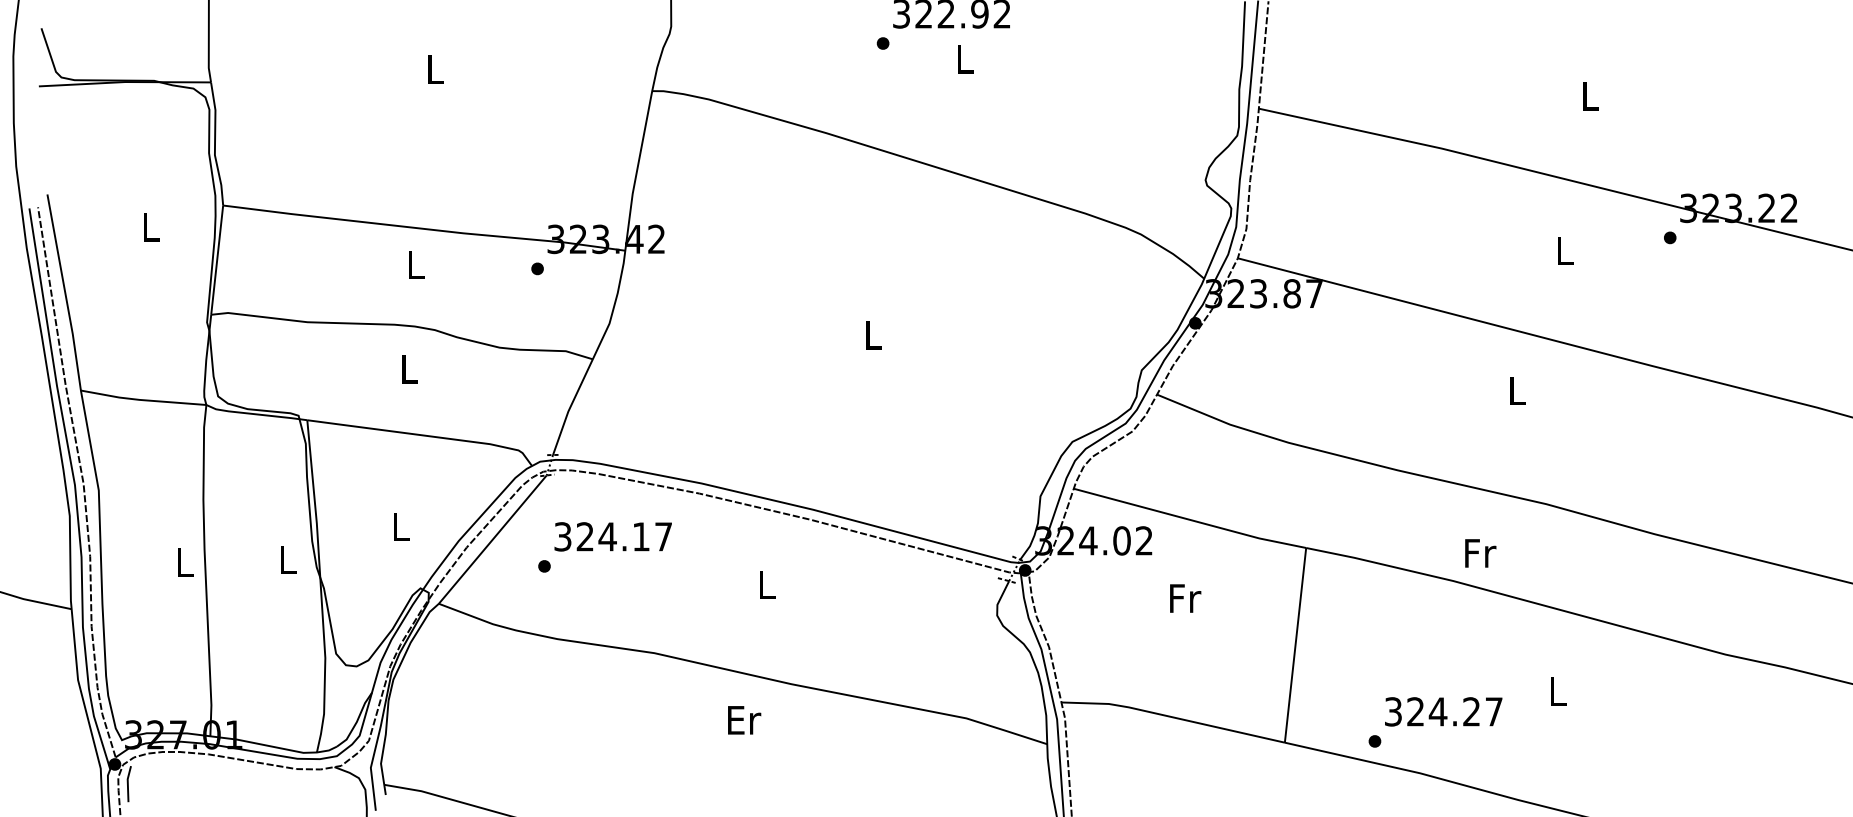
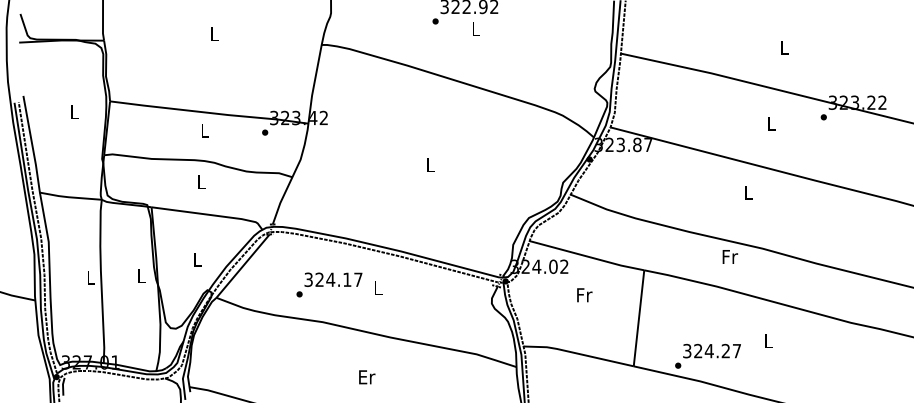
text: (605, 546) -> (329, 284), moved
text: (1480, 552) -> (730, 256), moved
text: (745, 720) -> (367, 377), moved

